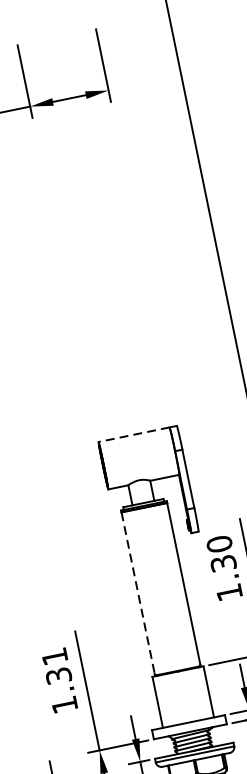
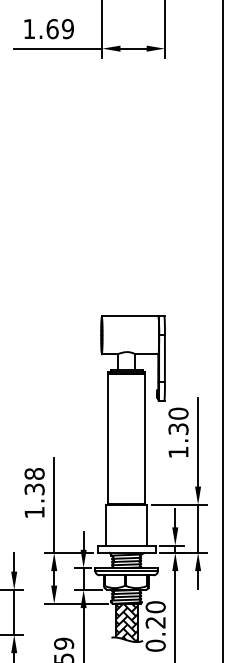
line: (133, 435) -> (129, 316), dashed -> solid
line: (138, 593) -> (108, 438), dashed -> solid
text: (54, 656) -> (34, 473), 1.31 -> 1.38

